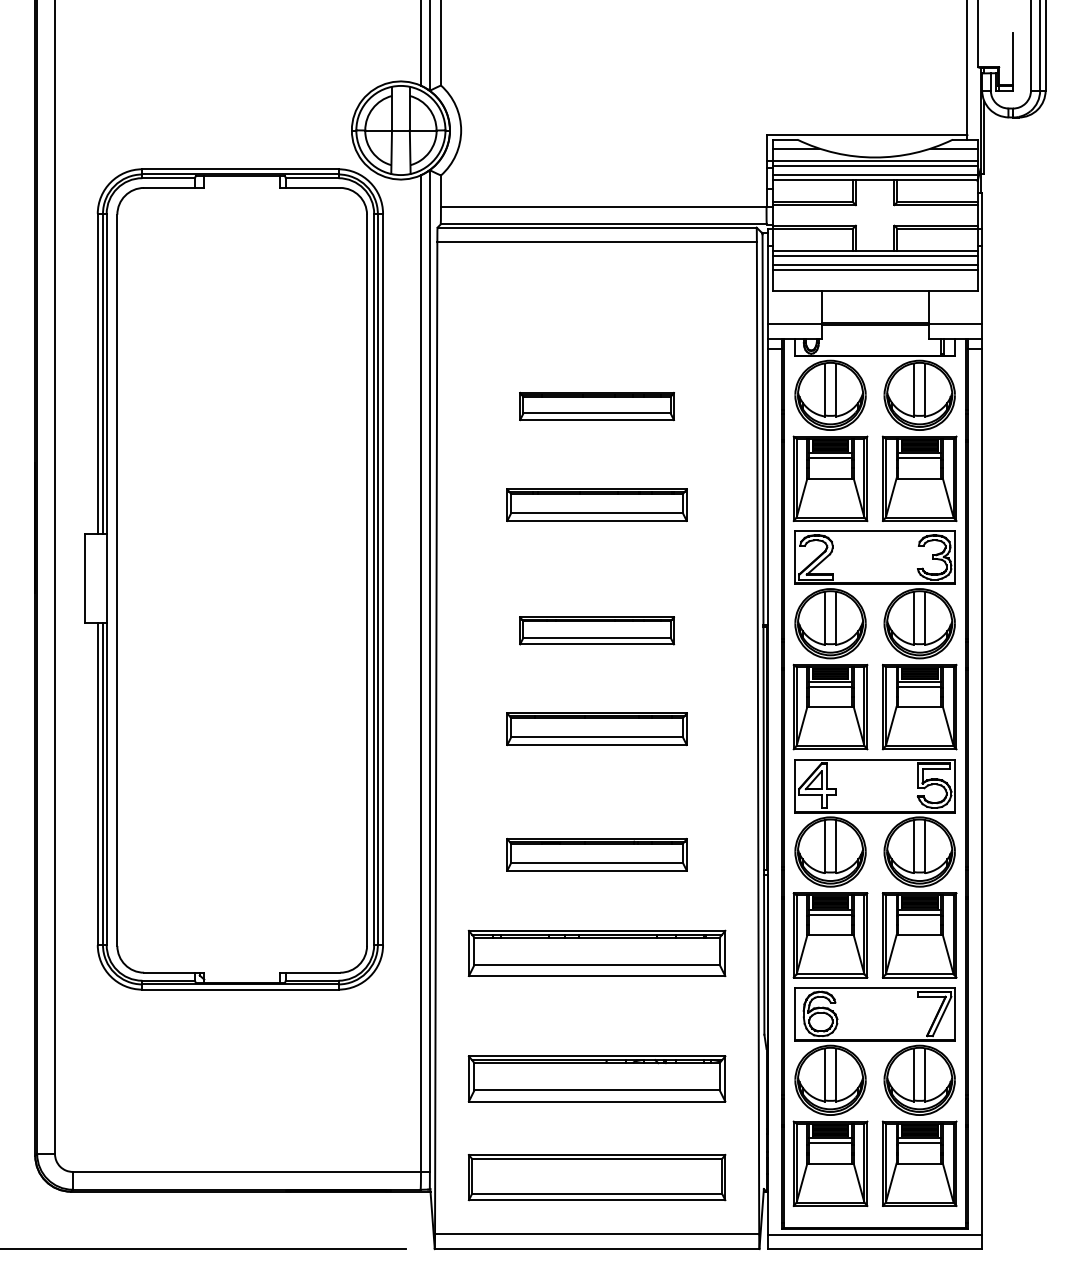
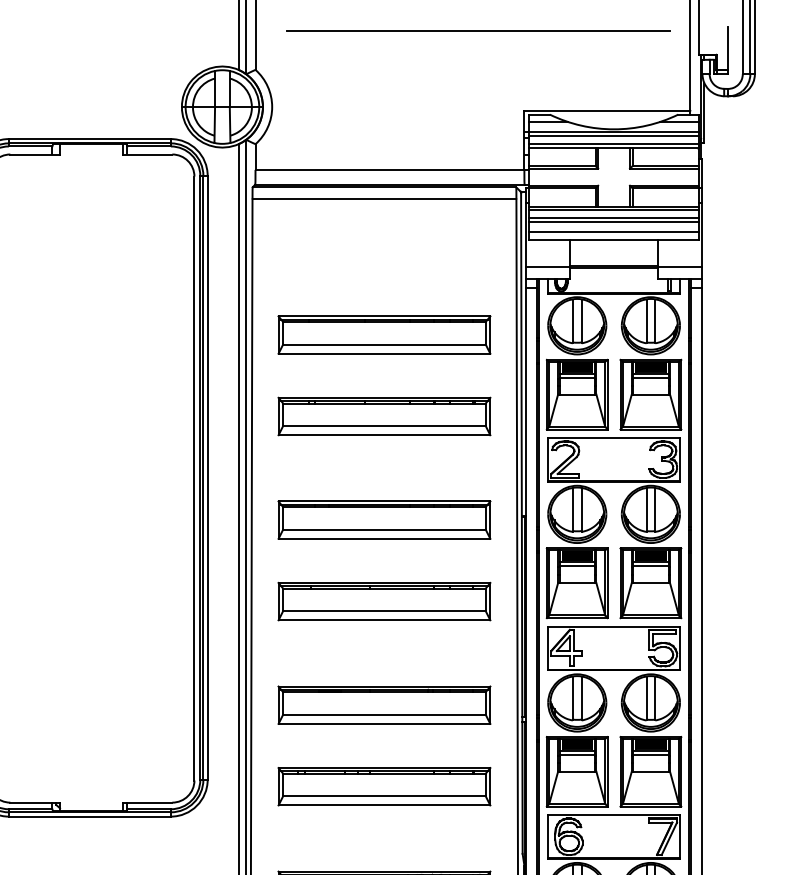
line: (710, 38) -> (478, 31), added
line: (874, 282) -> (613, 232), added
part: (596, 406) -> (383, 334), size x1.67
part: (596, 504) -> (383, 415), size x1.43
part: (596, 630) -> (383, 519), size x1.67
part: (596, 728) -> (383, 600), size x1.43
part: (596, 854) -> (383, 705), size x1.43

